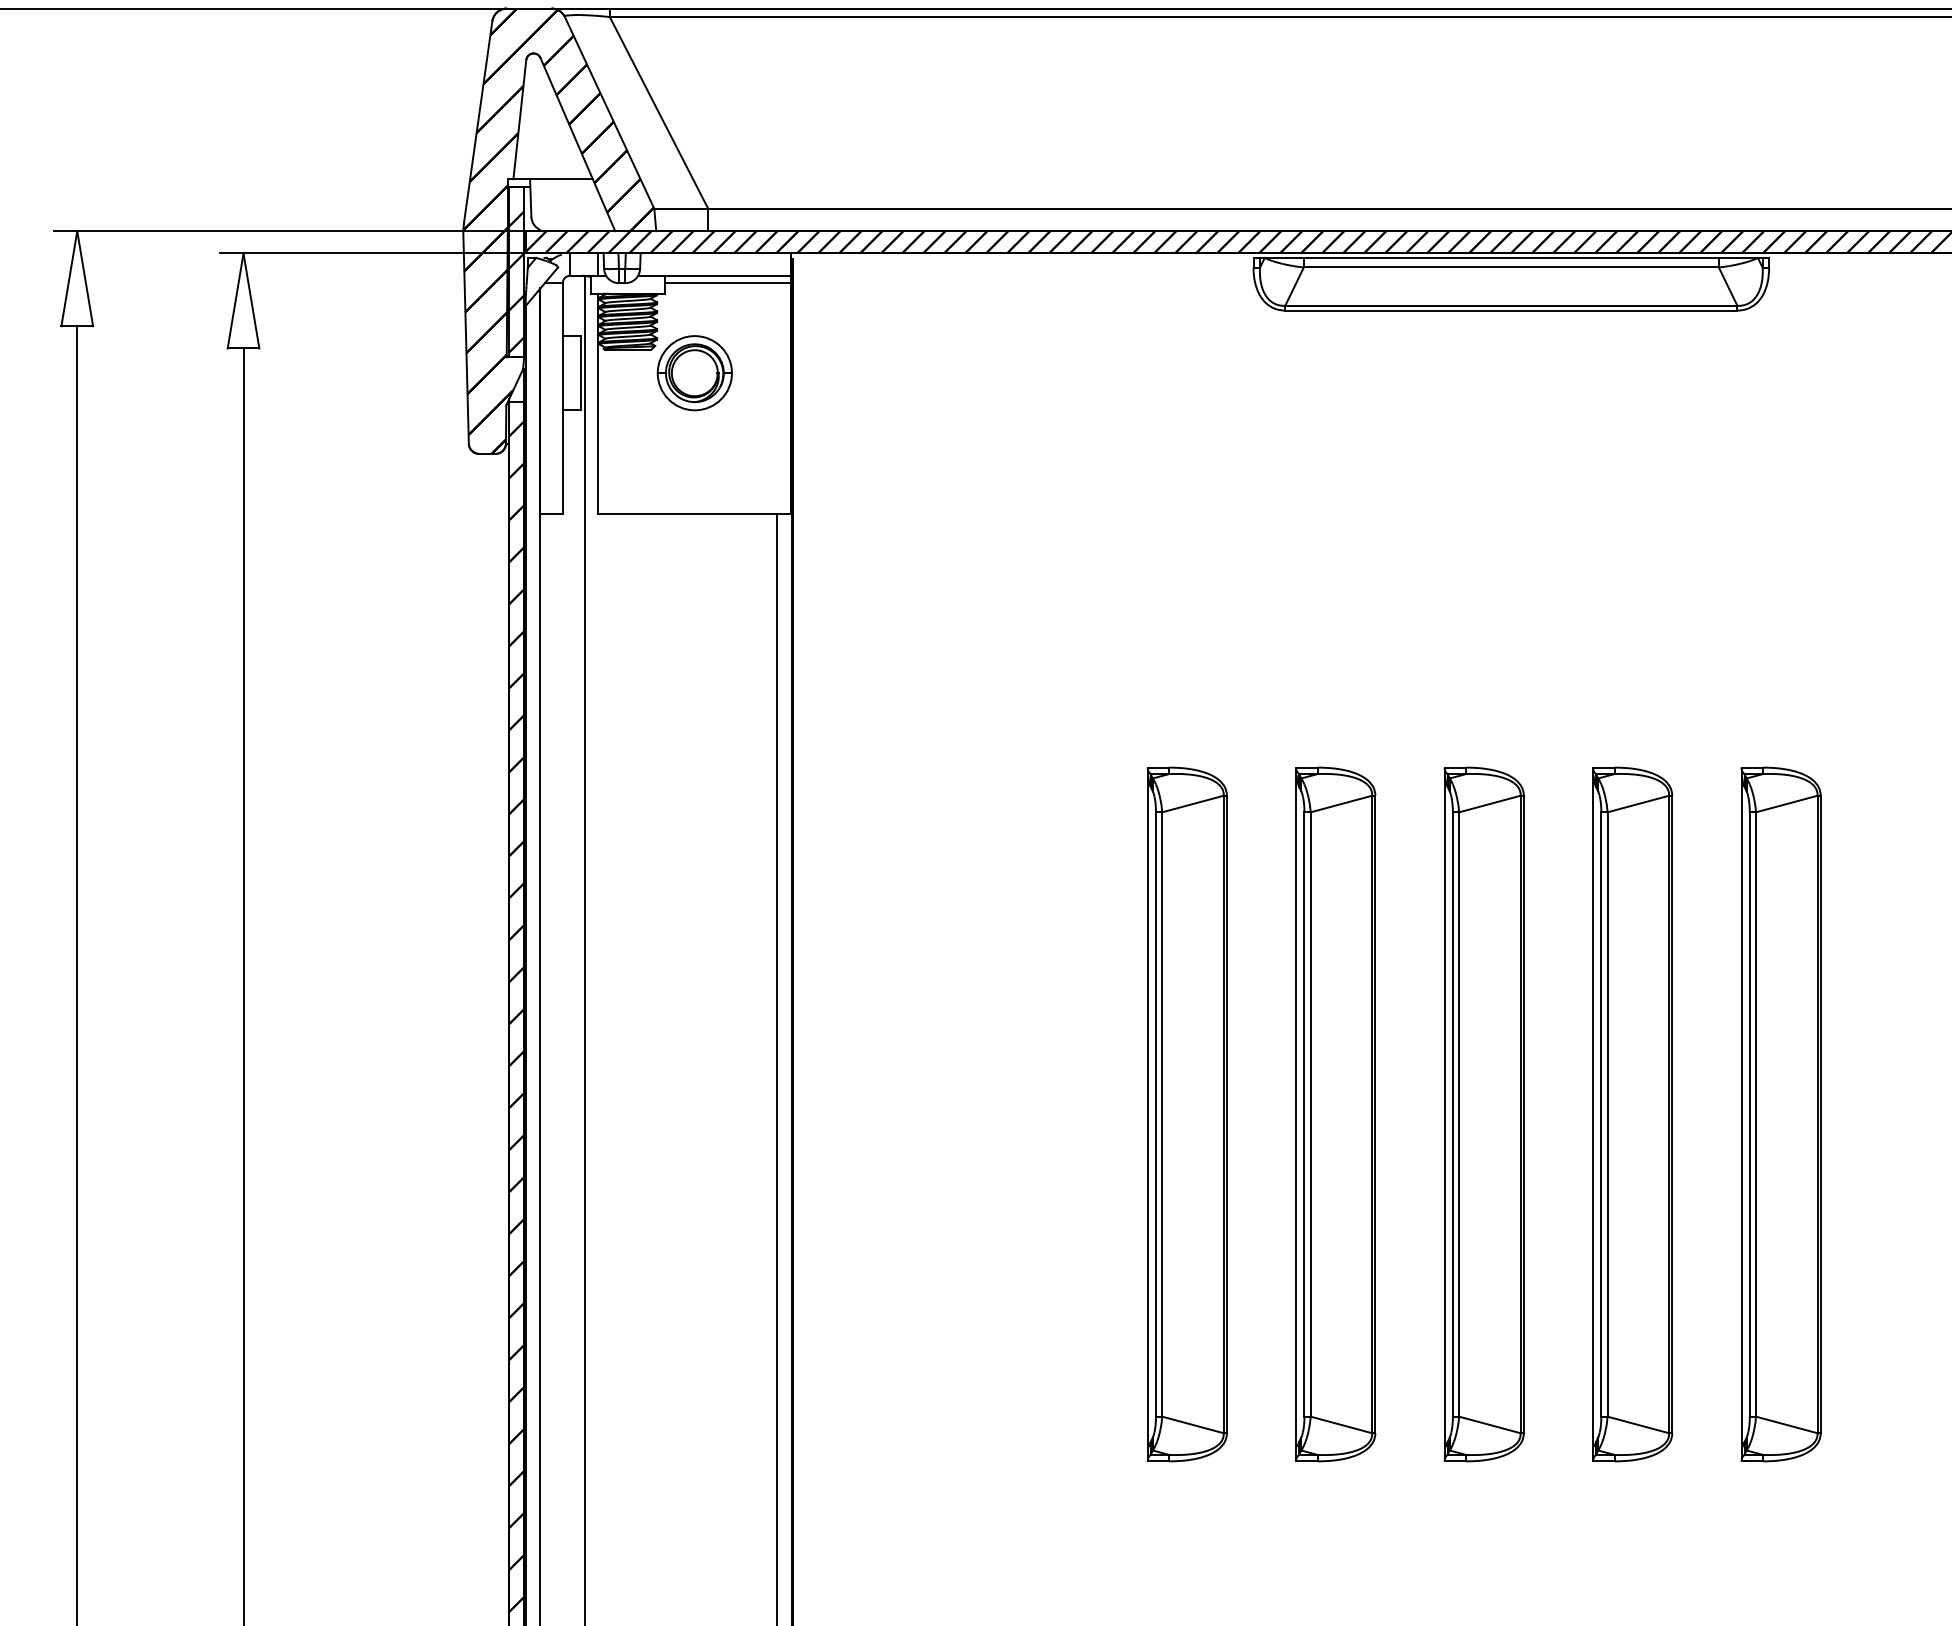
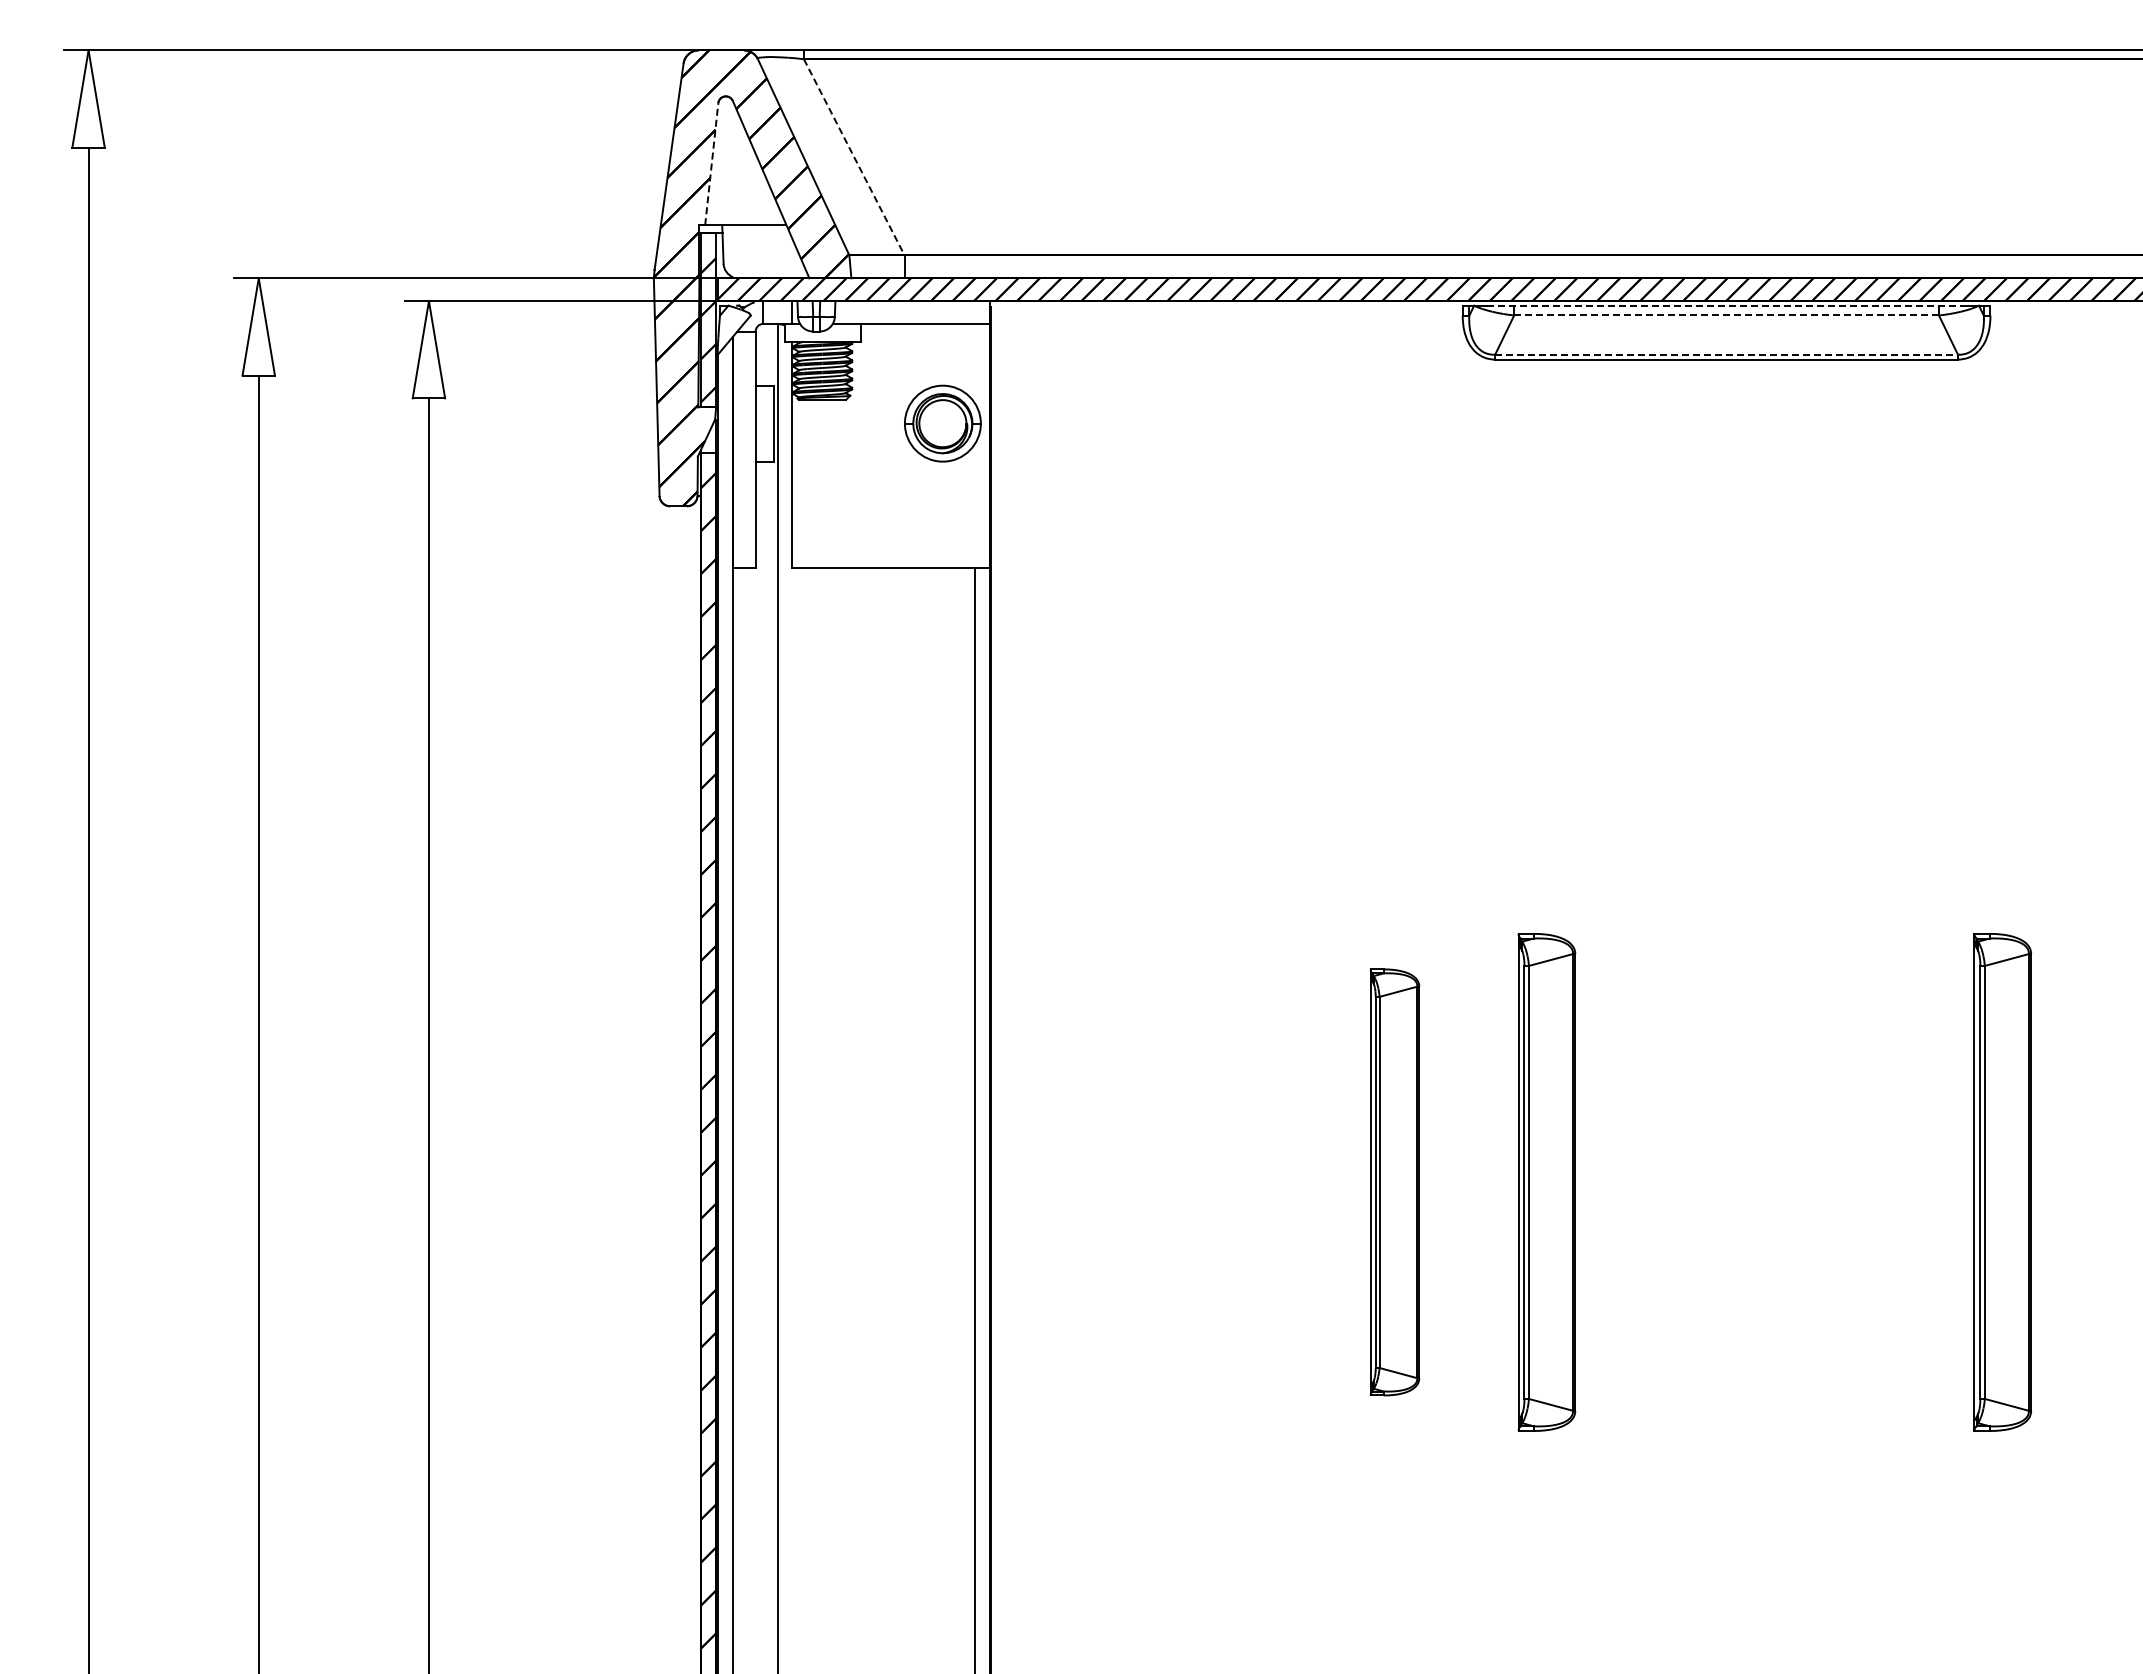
line: (659, 113) -> (854, 157), solid -> dashed
line: (519, 119) -> (711, 163), solid -> dashed
line: (1512, 257) -> (1727, 305), solid -> dashed
line: (1511, 267) -> (1726, 315), solid -> dashed
line: (727, 283) -> (924, 331), removed
line: (1512, 305) -> (1727, 354), solid -> dashed
part: (694, 373) -> (942, 423), moved
part: (1186, 1114) -> (1394, 1182), size x0.6
part: (1335, 1114) -> (1546, 1182), size x0.7
part: (1483, 1114) -> (1698, 1182), removed
part: (1632, 1114) -> (1850, 1182), removed
part: (1780, 1114) -> (2002, 1182), size x0.7

